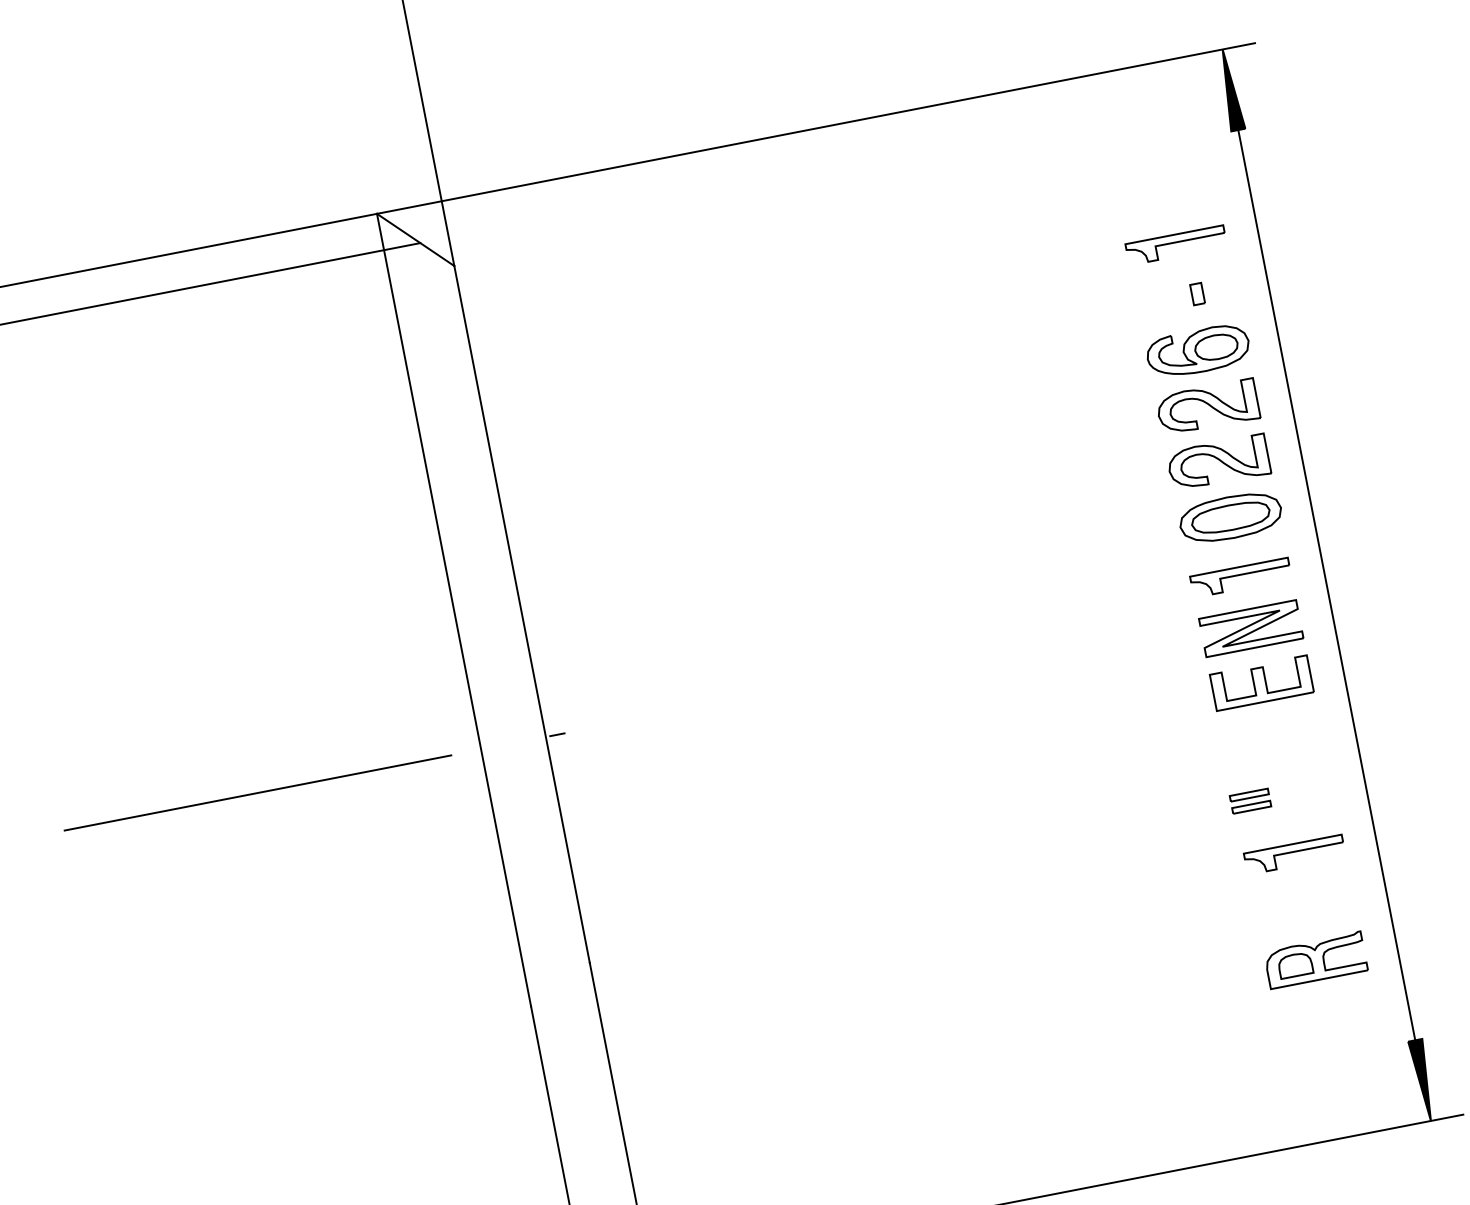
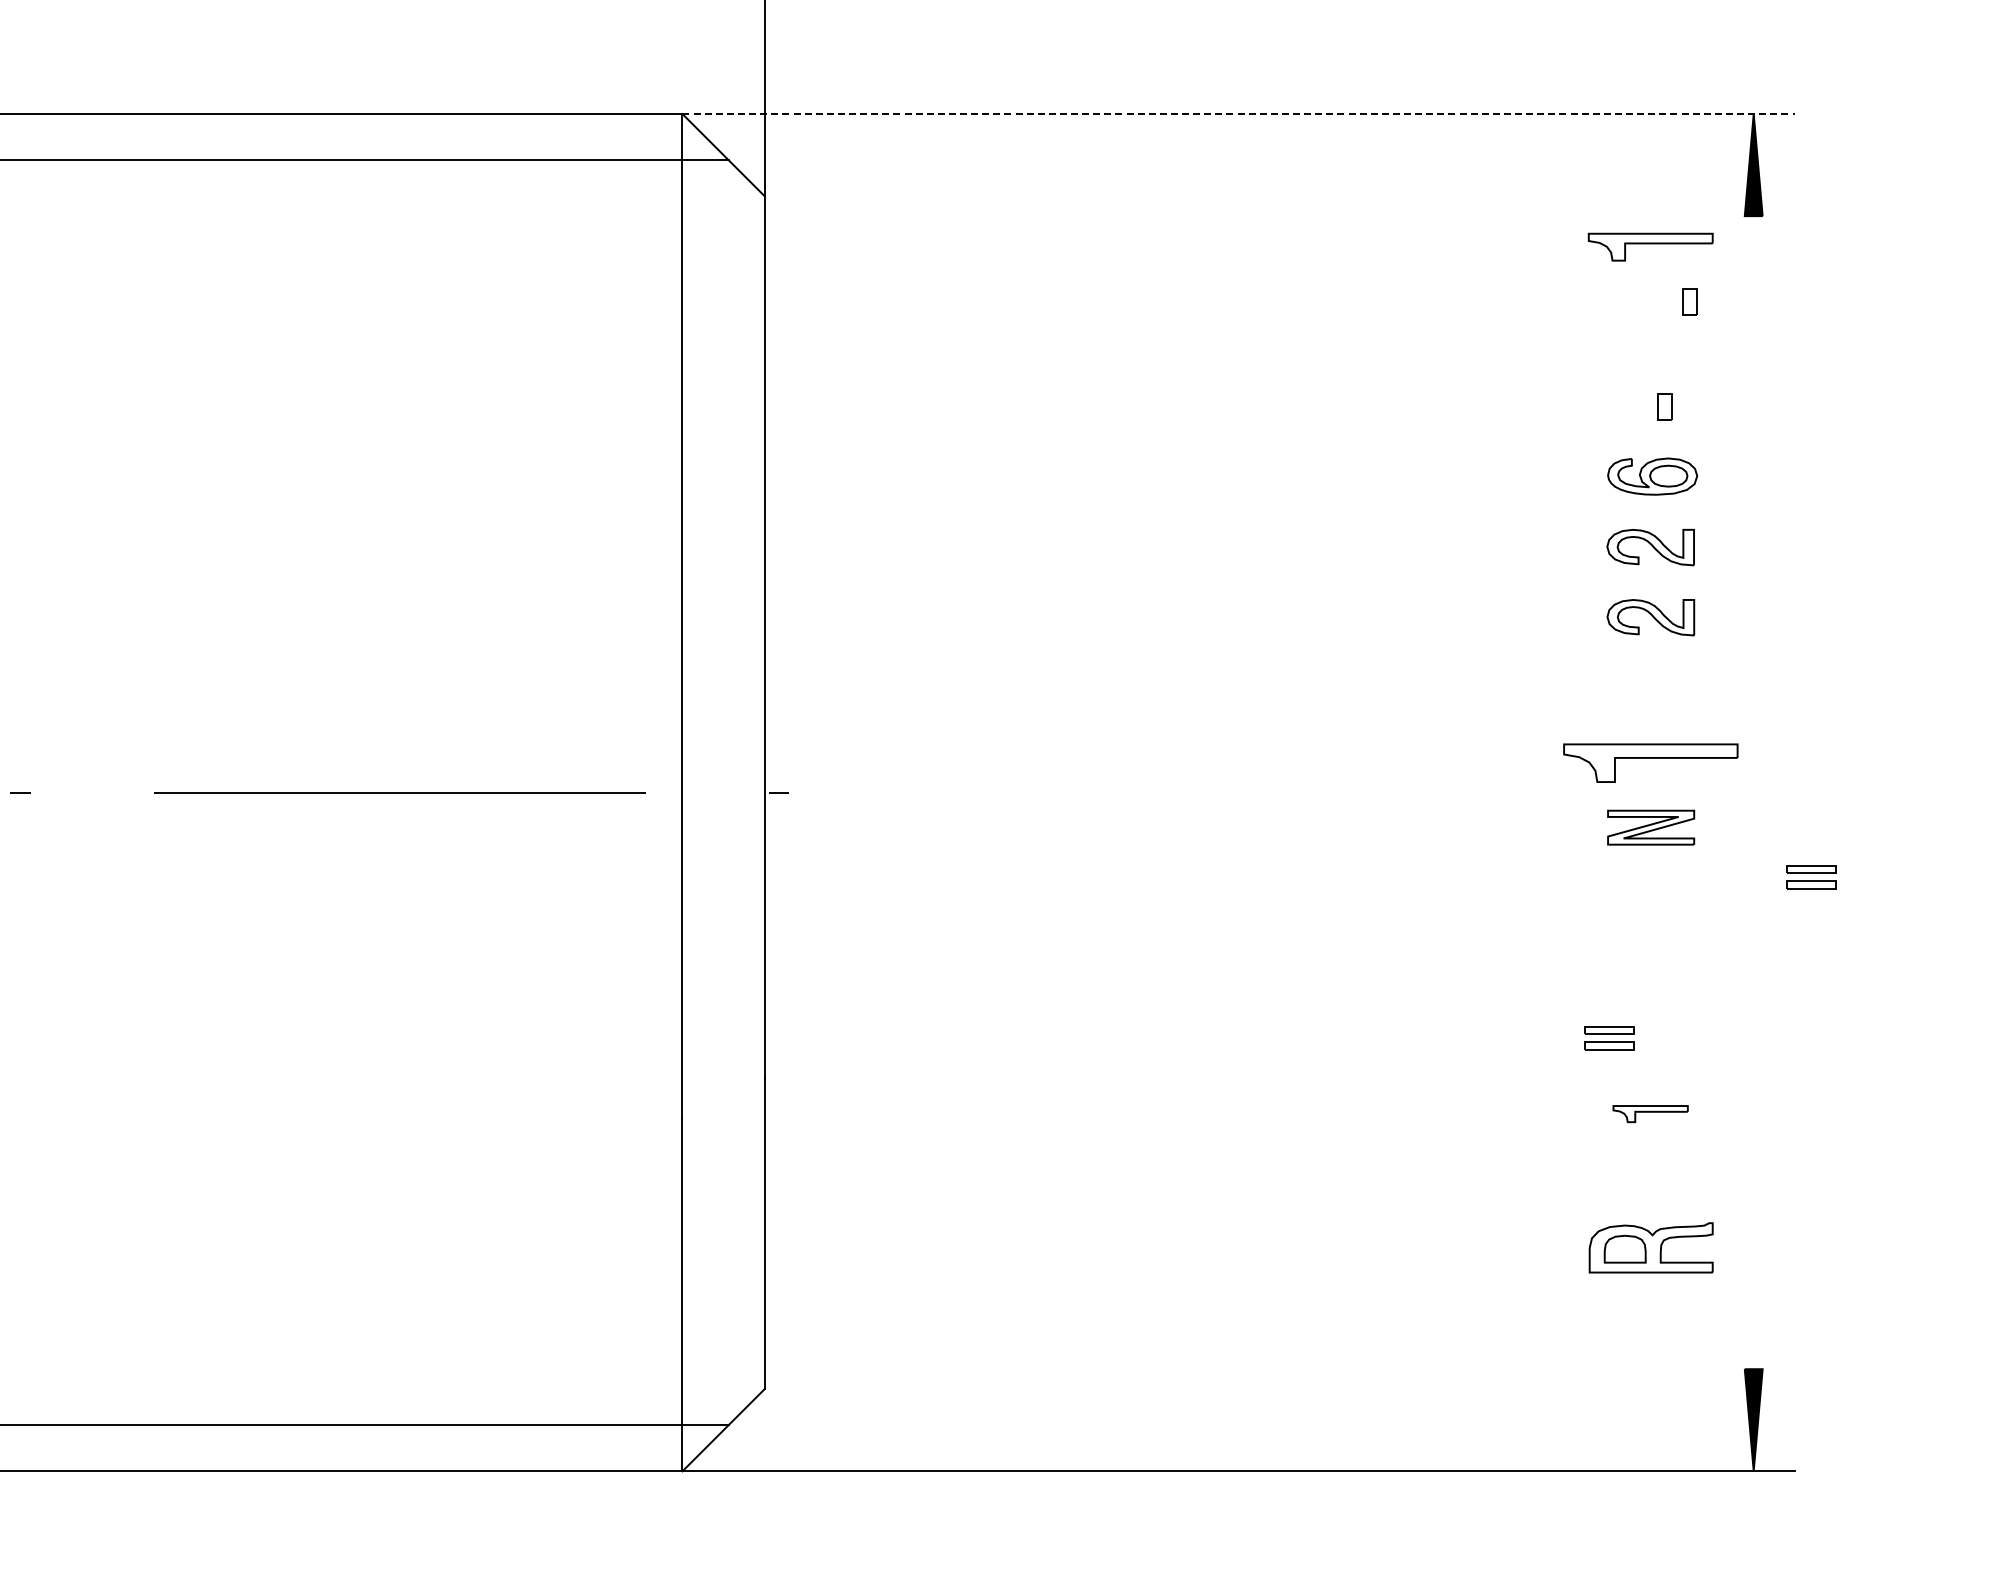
line: (816, 128) -> (1239, 114), solid -> dashed
part: (1200, 207) -> (1689, 301), added
part: (1176, 244) -> (1650, 246), moved
part: (1198, 351) -> (1652, 476), size x0.7
part: (1207, 407) -> (1650, 547), size x0.7
part: (1218, 462) -> (1650, 617), size x0.7
part: (1230, 517) -> (1652, 687), removed
part: (1240, 577) -> (1650, 763), size x1.4
line: (1326, 585) -> (1753, 792), removed
part: (1250, 628) -> (1650, 827), size x0.7
part: (1385, 643) -> (1811, 877), added
part: (1262, 682) -> (1651, 896), removed
part: (1294, 854) -> (1650, 1113), size x0.6

